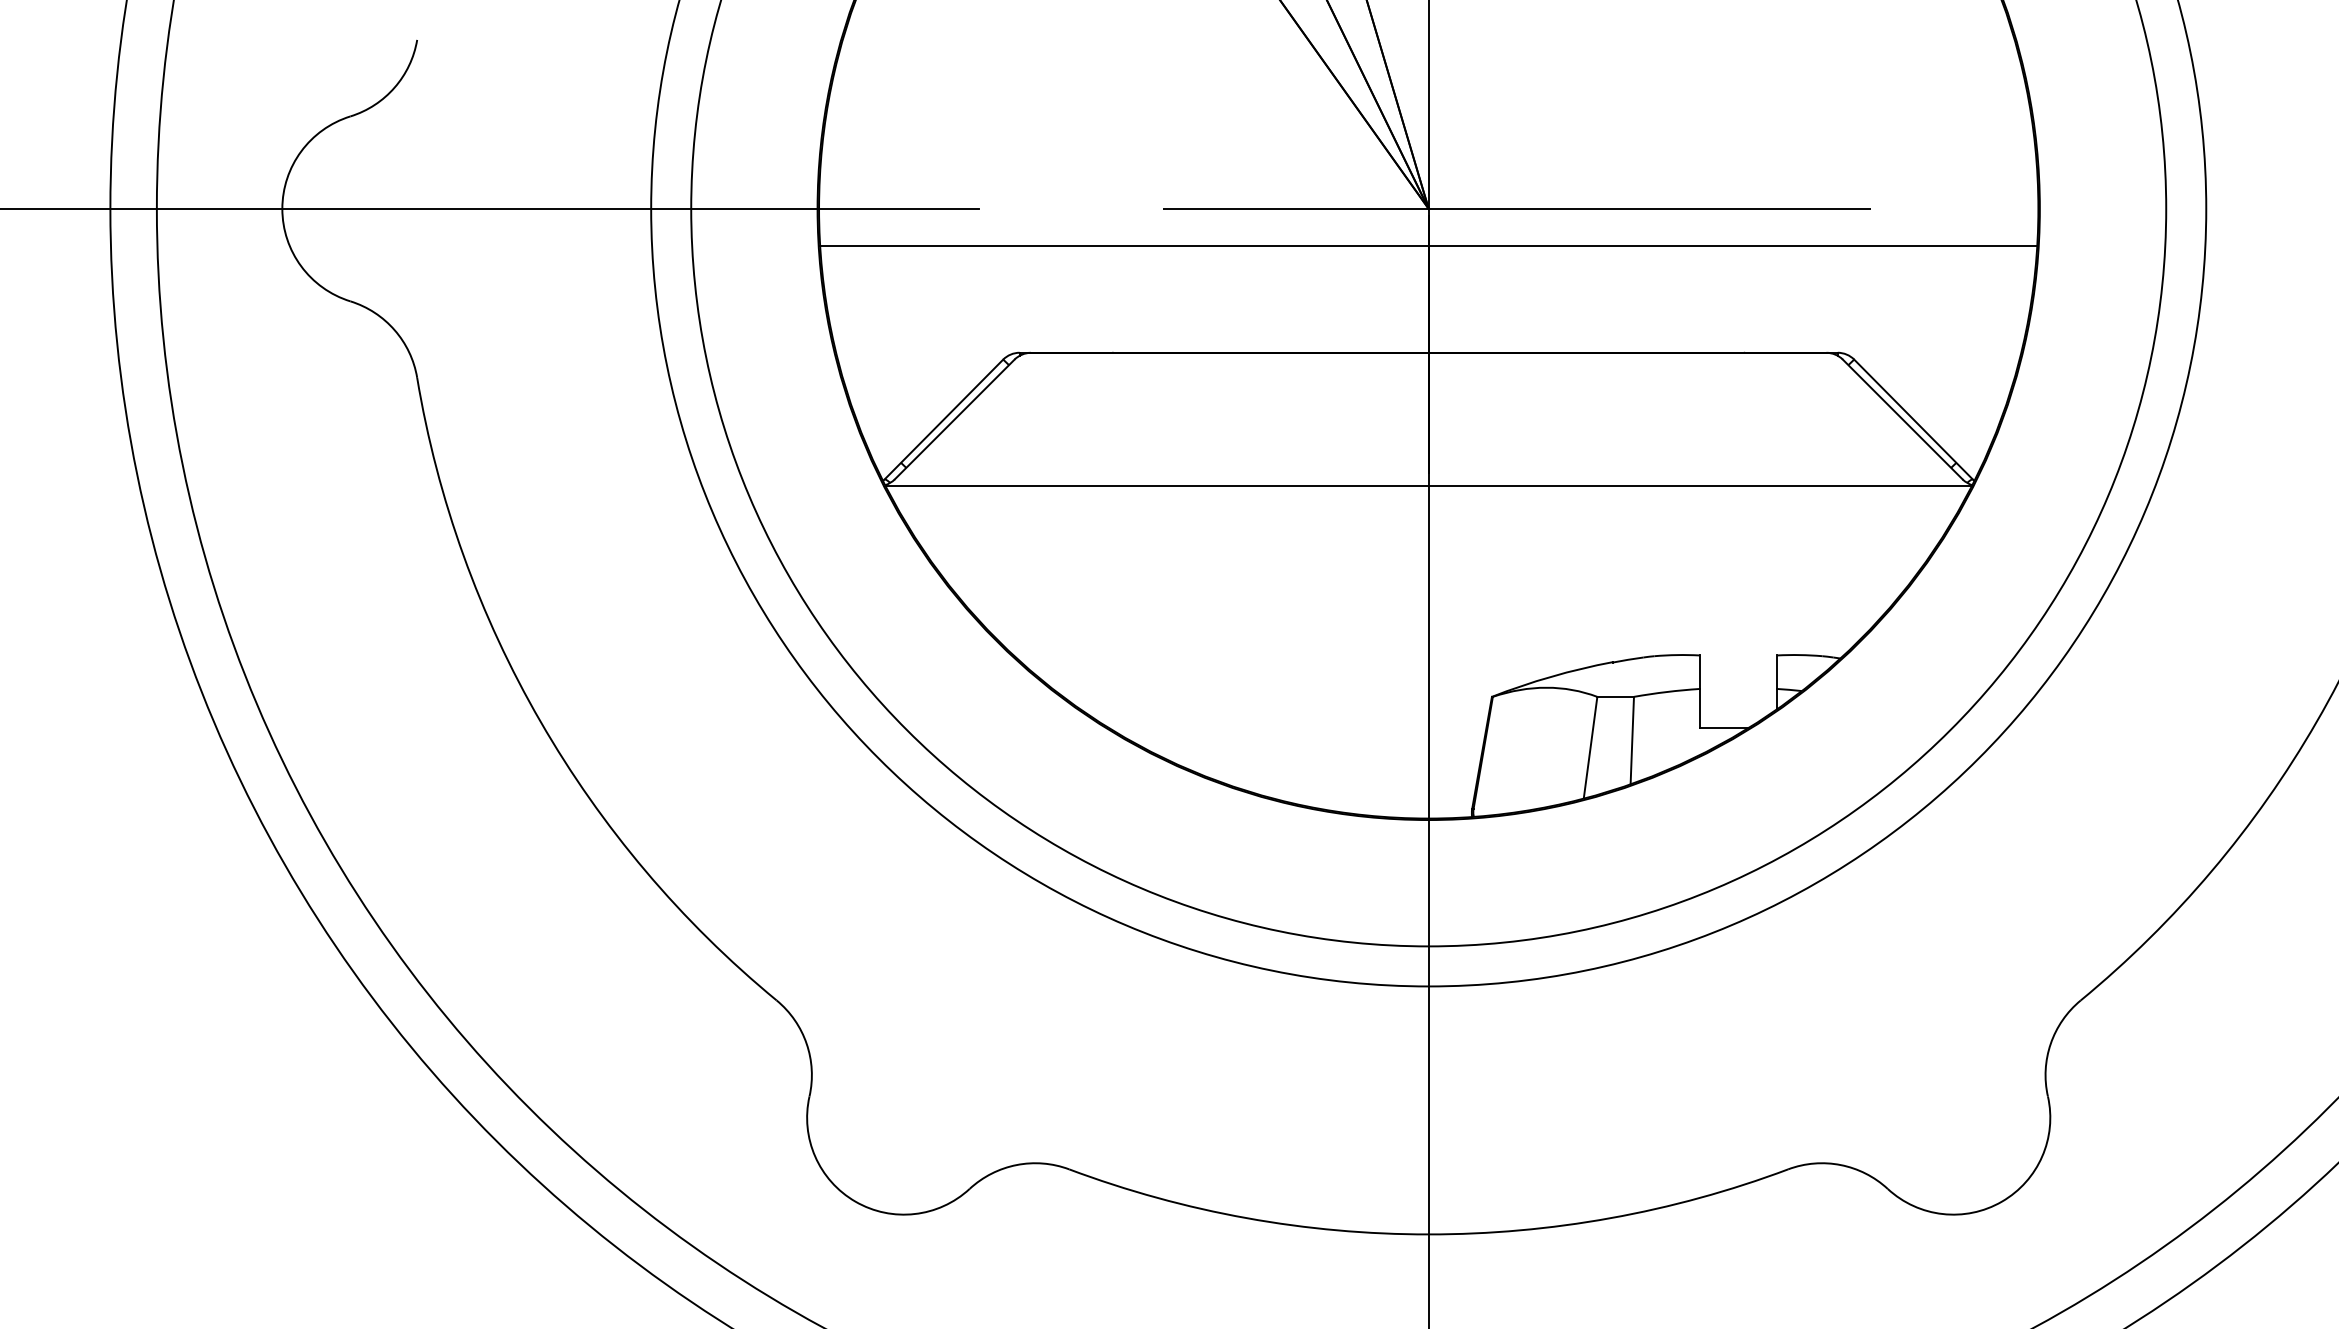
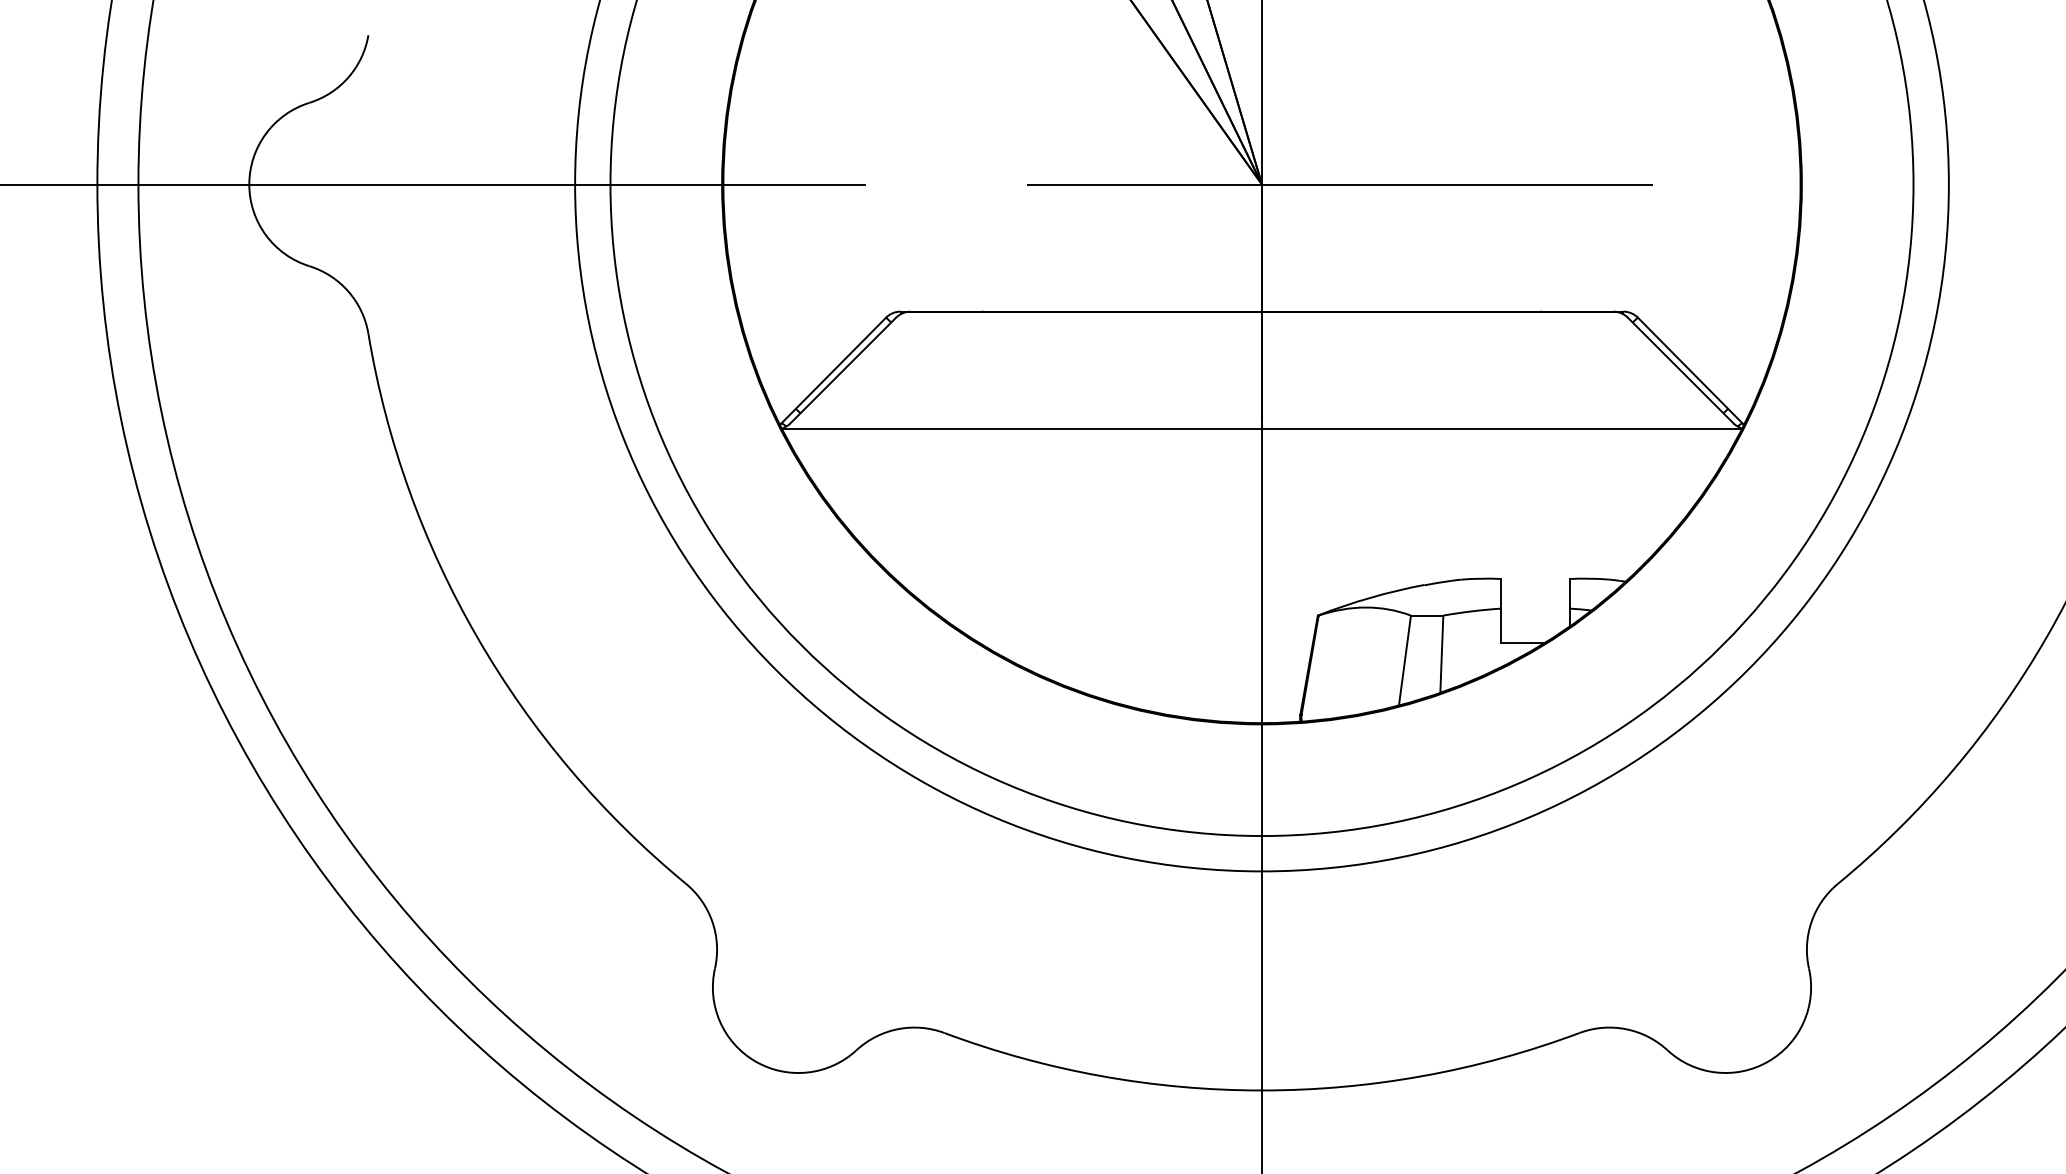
line: (1428, 245) -> (1261, 216), removed

